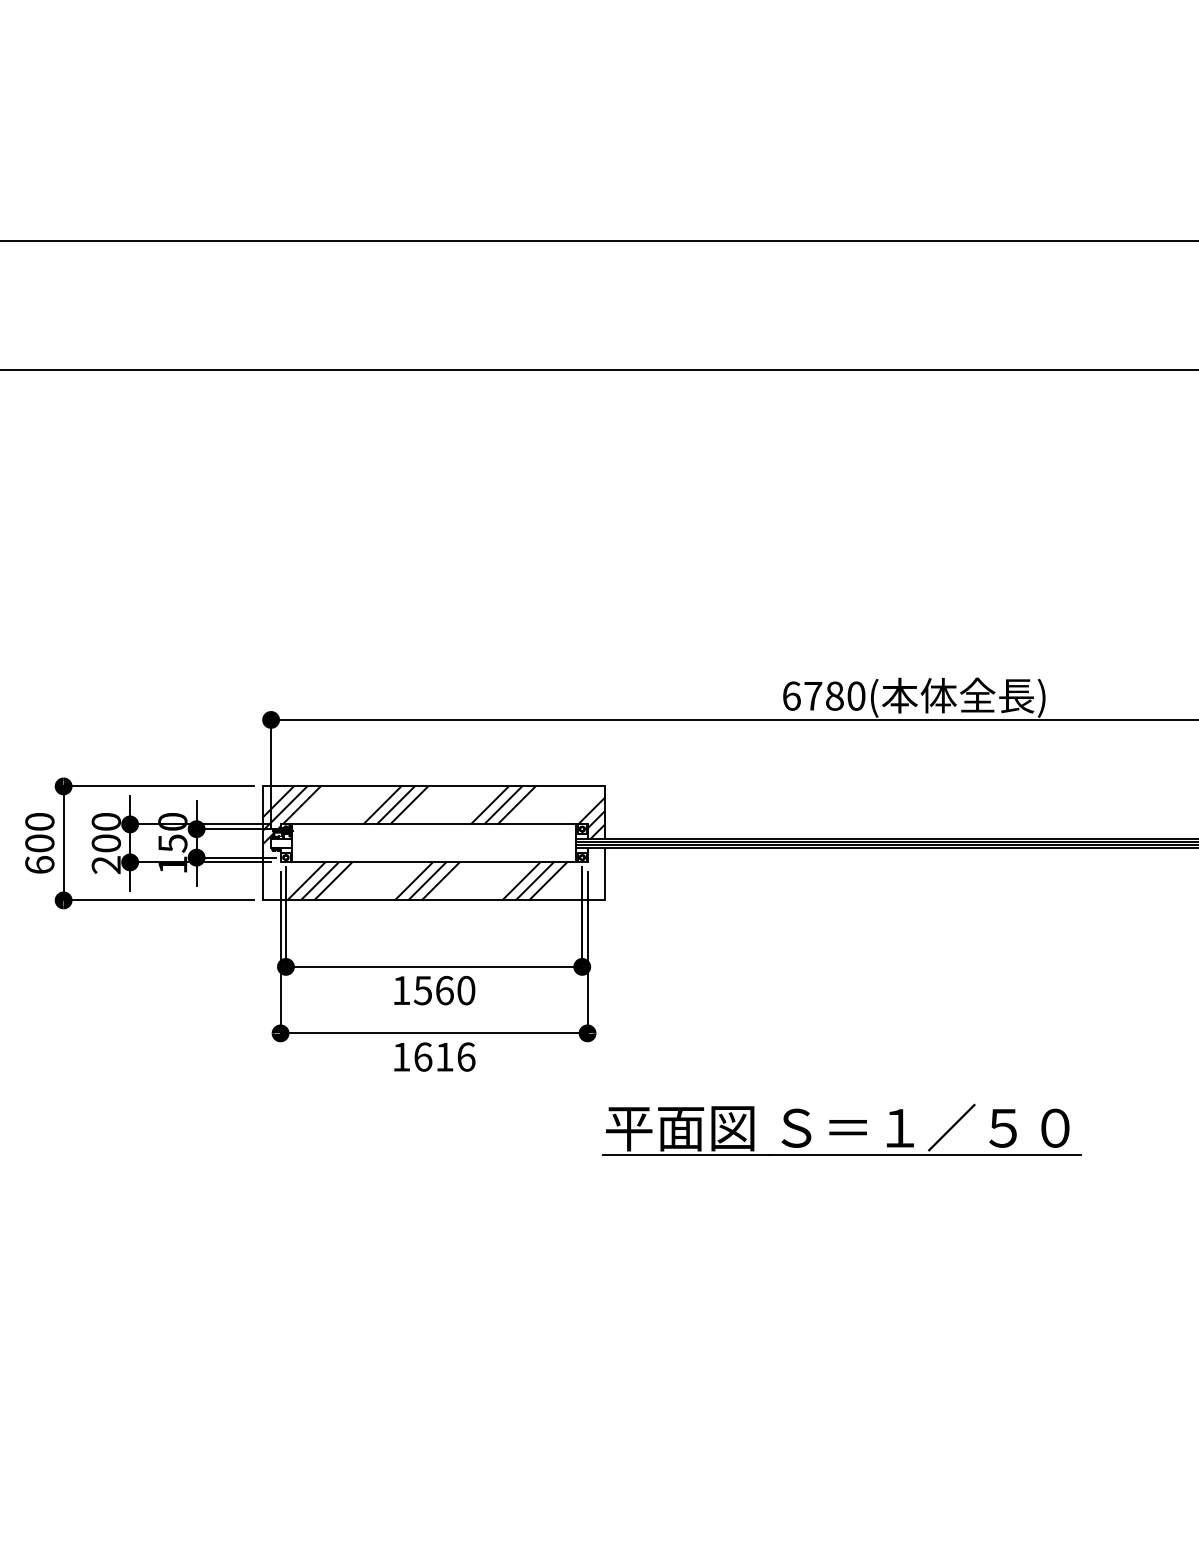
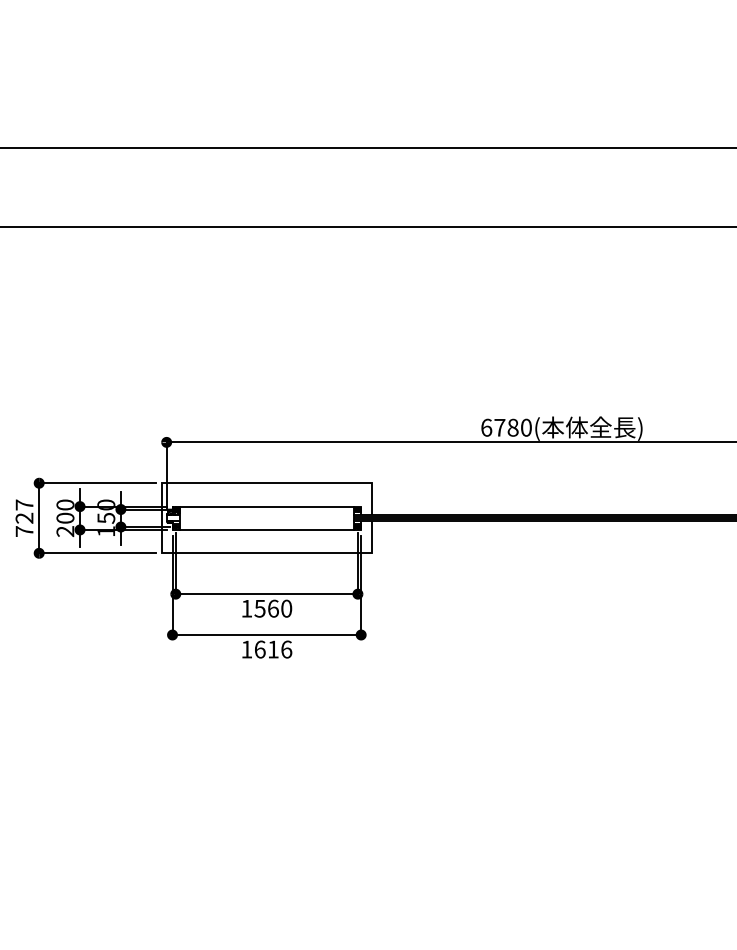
text: (39, 842) -> (24, 517), 600 -> 727
hatch: (433, 843) -> (266, 518), removed
part: (841, 1130) -> (517, 694), removed

